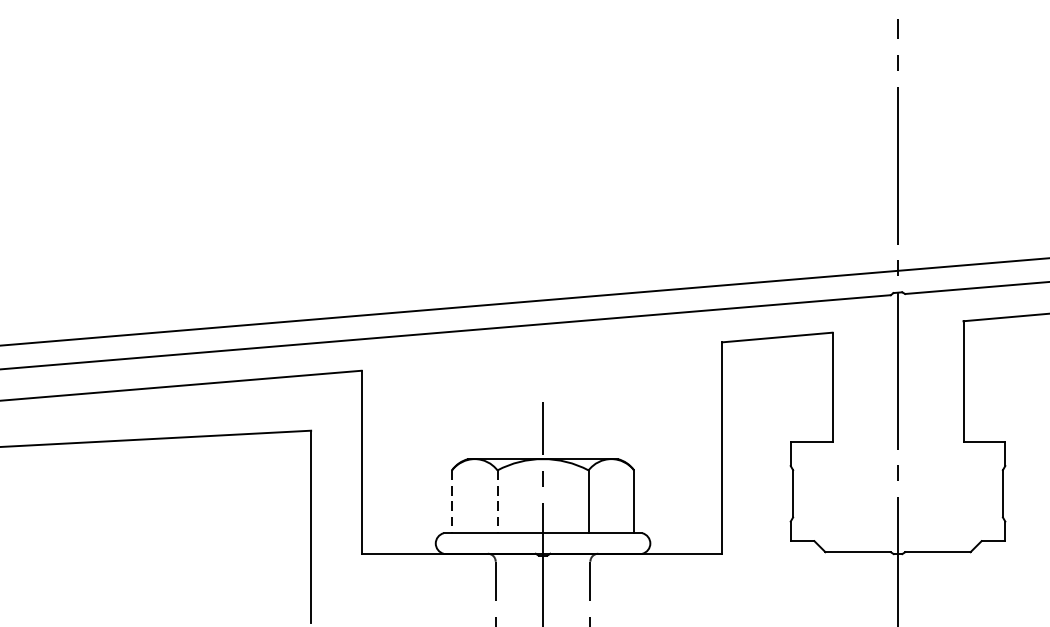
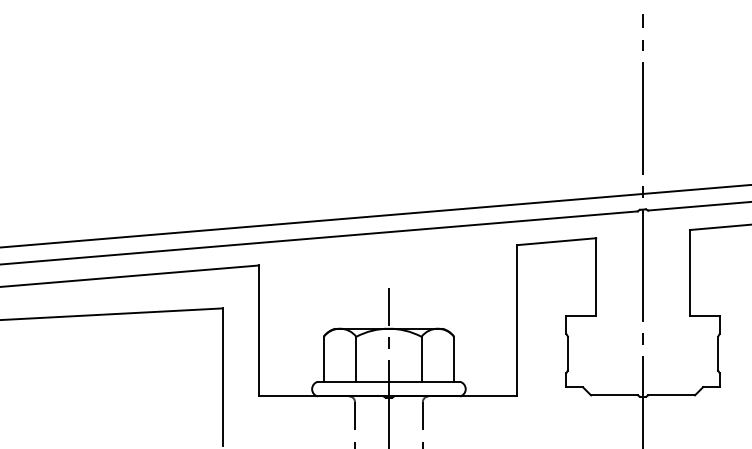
line: (451, 502) -> (323, 359), dashed -> solid
line: (497, 502) -> (356, 359), dashed -> solid

